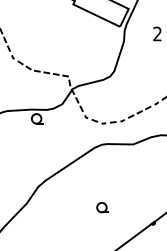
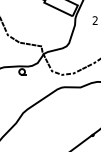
part: (101, 207) -> (61, 125), removed

